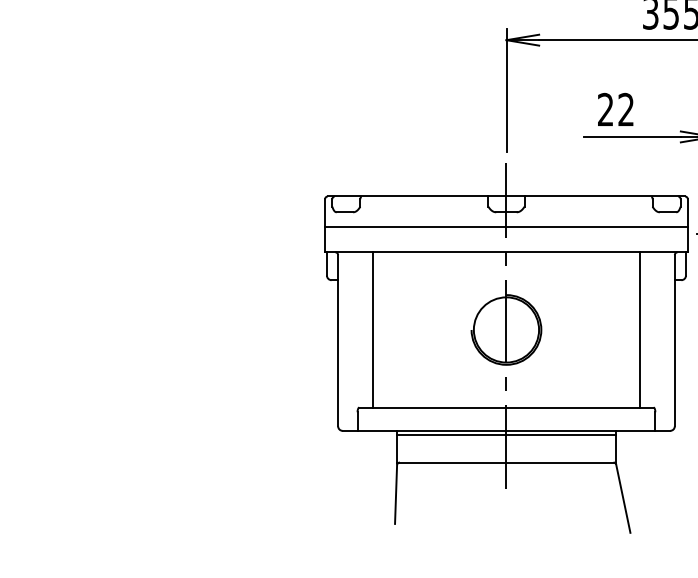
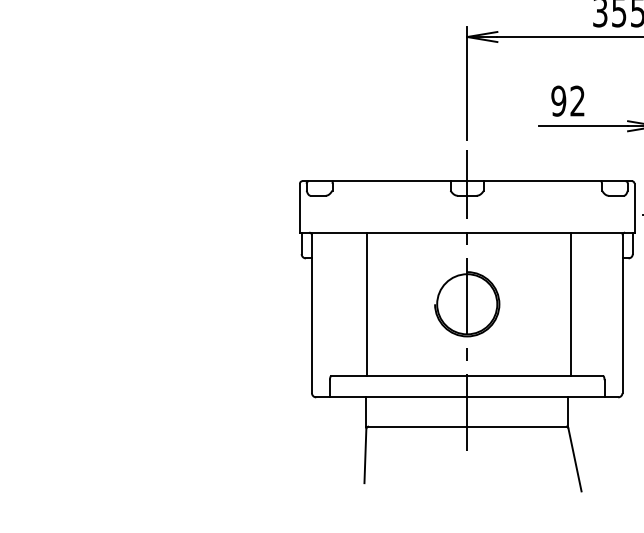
text: (605, 109) -> (558, 100), 22 -> 92
line: (506, 227) -> (467, 209), removed
line: (372, 329) -> (366, 303), moved
line: (640, 329) -> (570, 303), moved
line: (506, 434) -> (467, 400), removed

